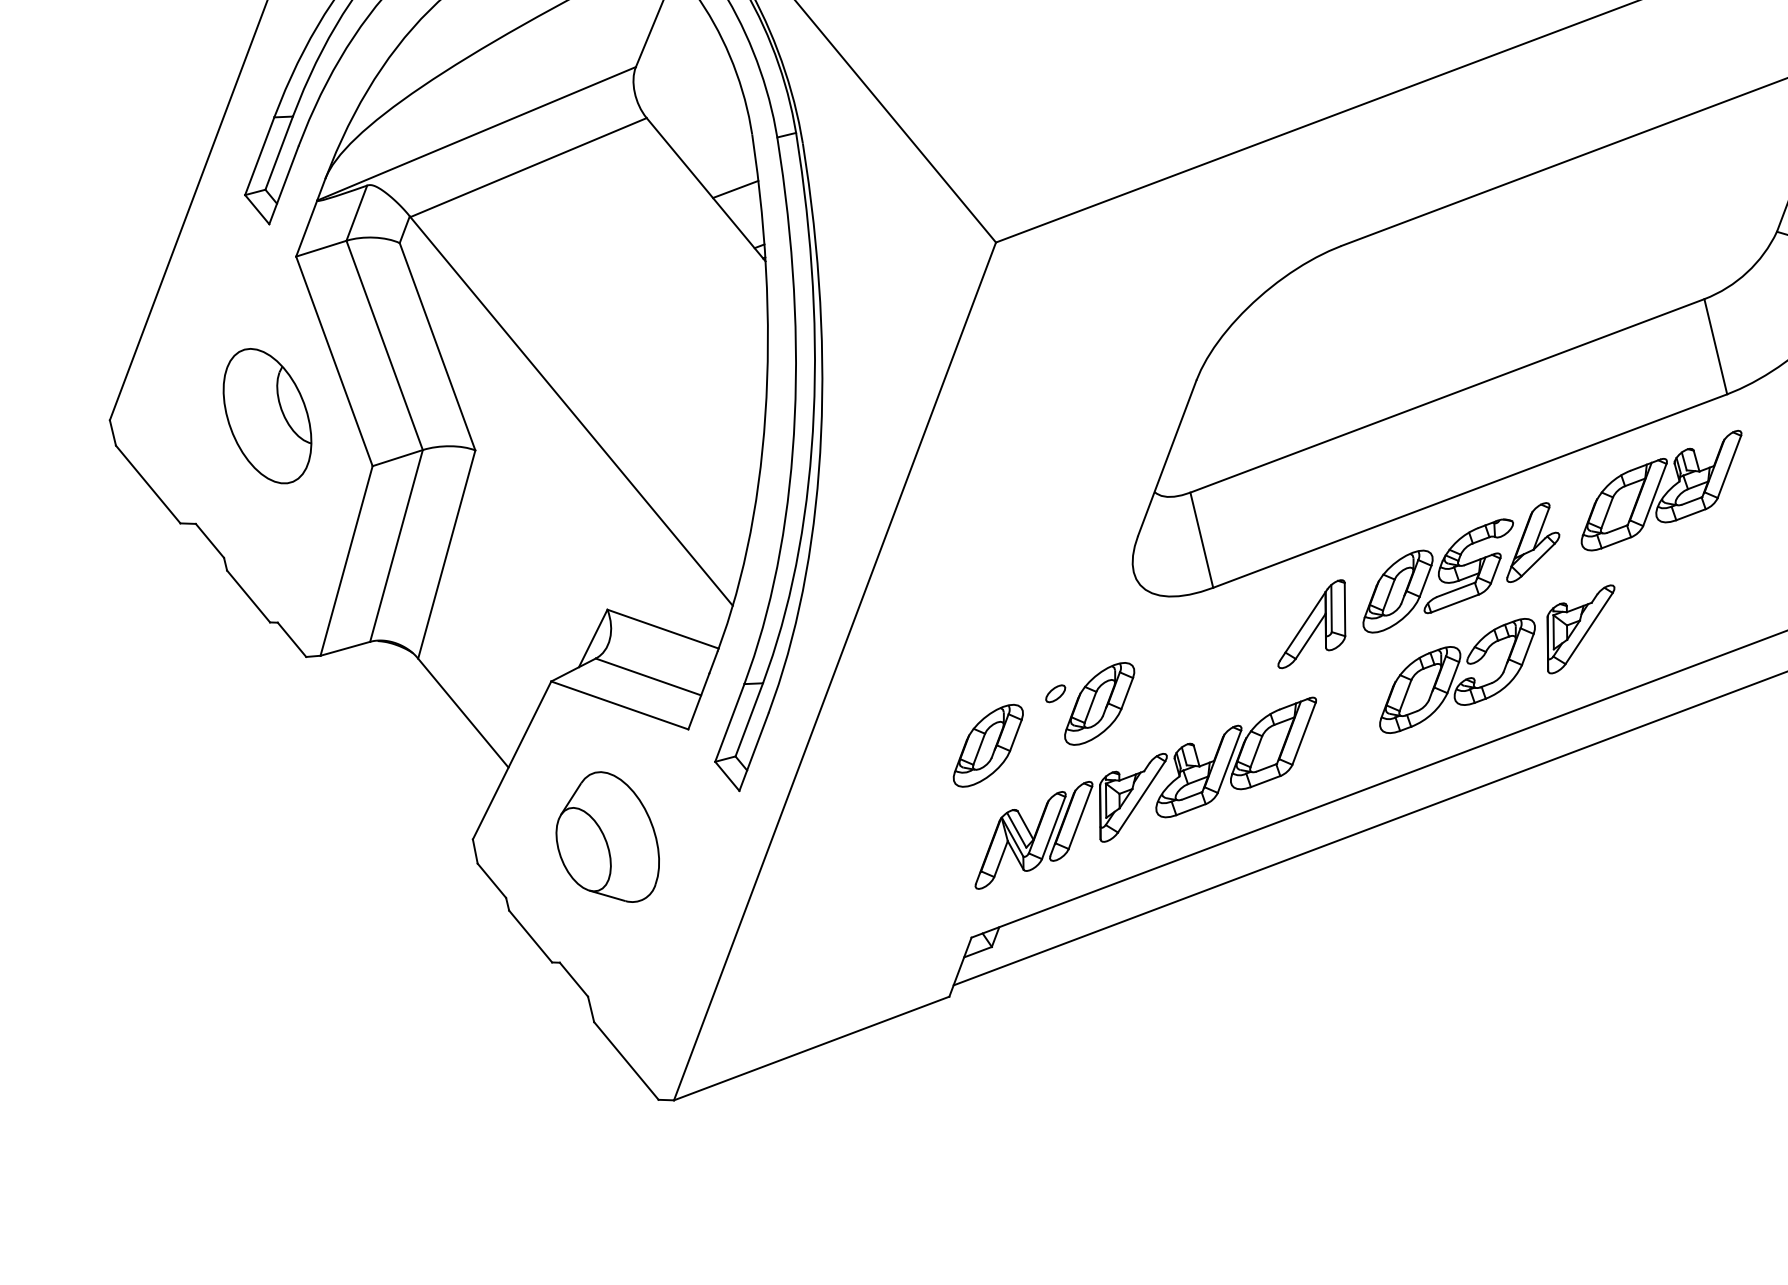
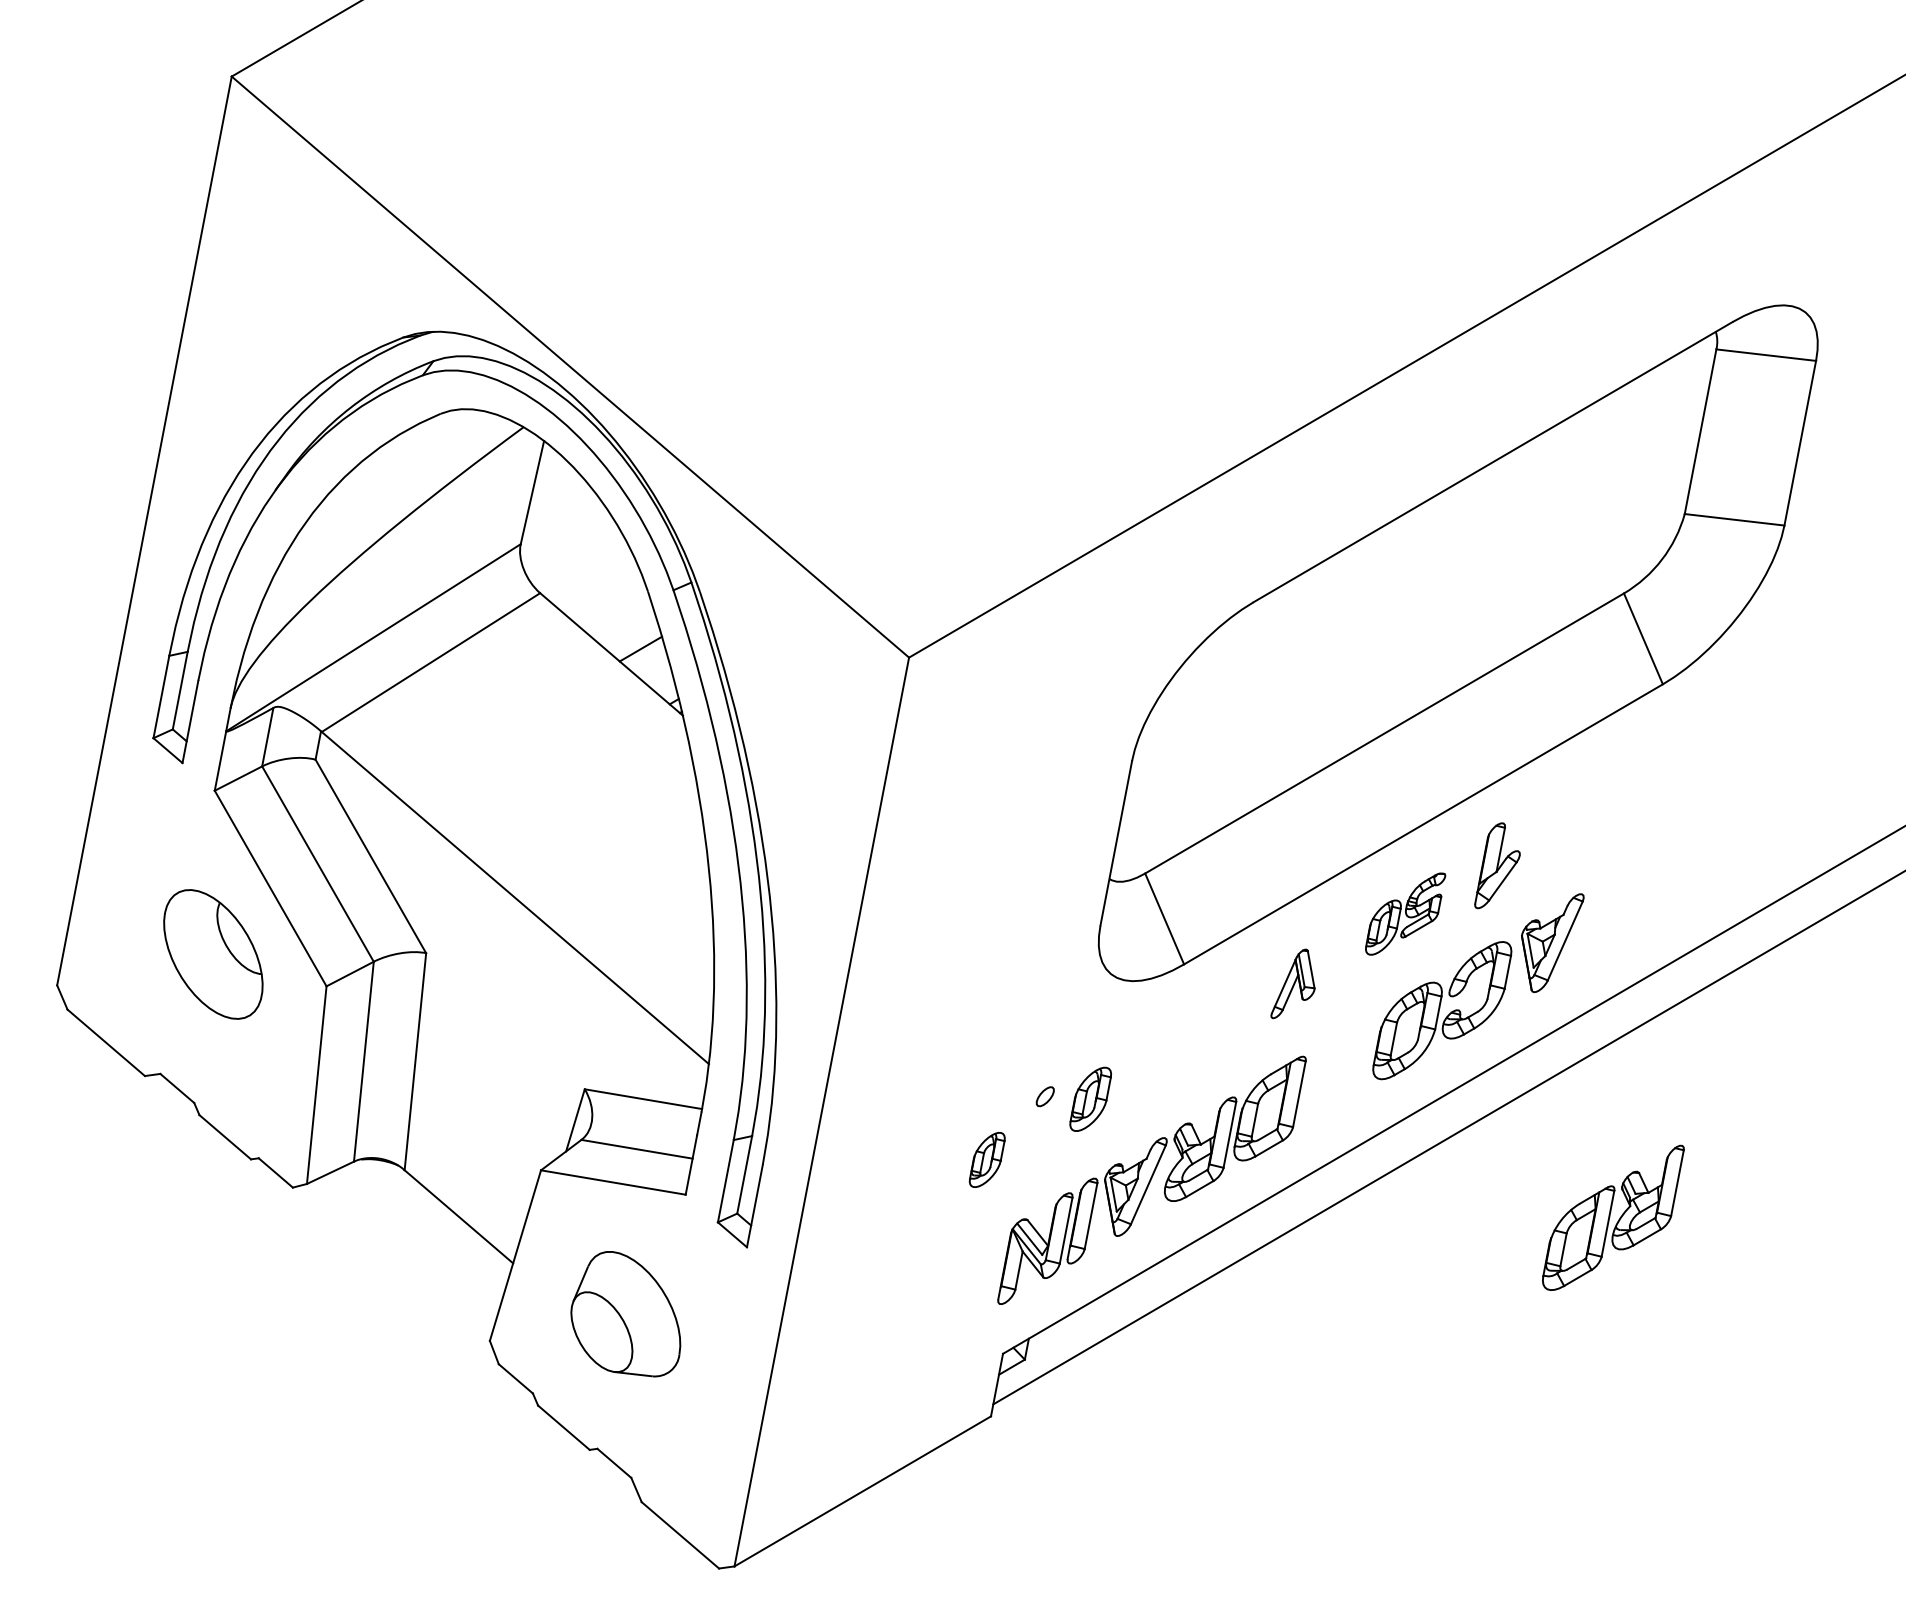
part: (1661, 489) -> (1613, 1217), moved
part: (1437, 575) -> (1405, 913), size x0.6
part: (1315, 624) -> (1292, 983), size x0.7
part: (1099, 704) -> (1090, 1099), size x0.7
part: (988, 745) -> (987, 1159), size x0.6

